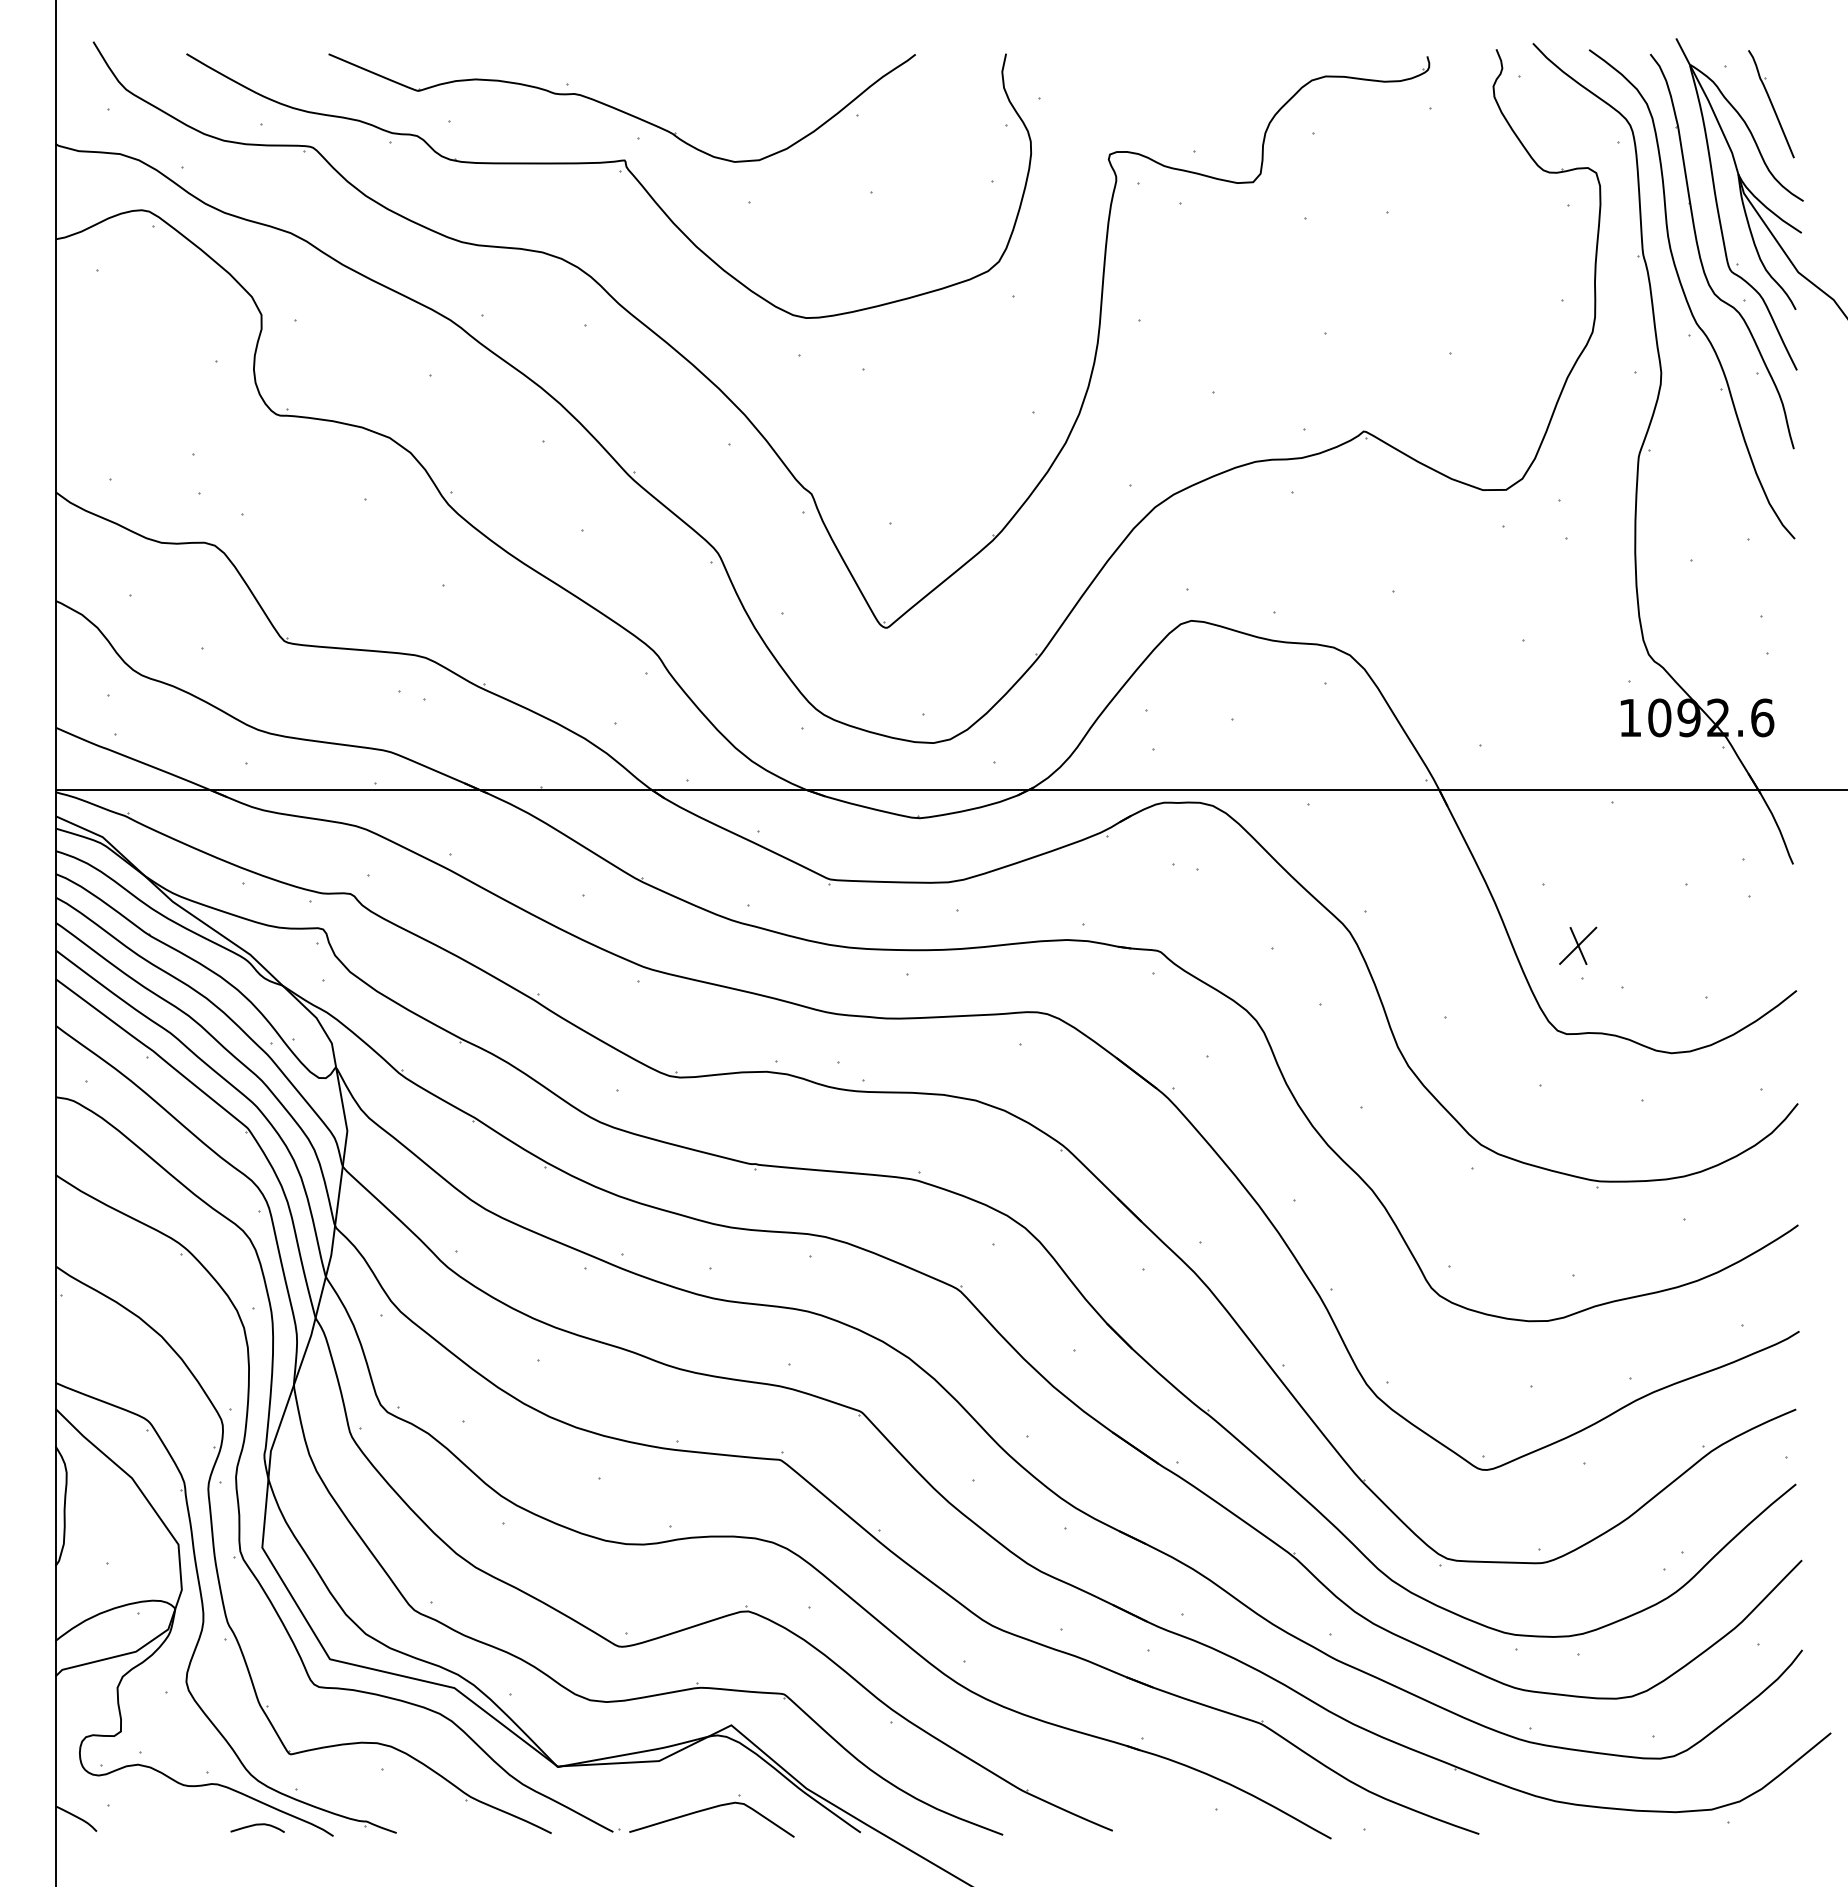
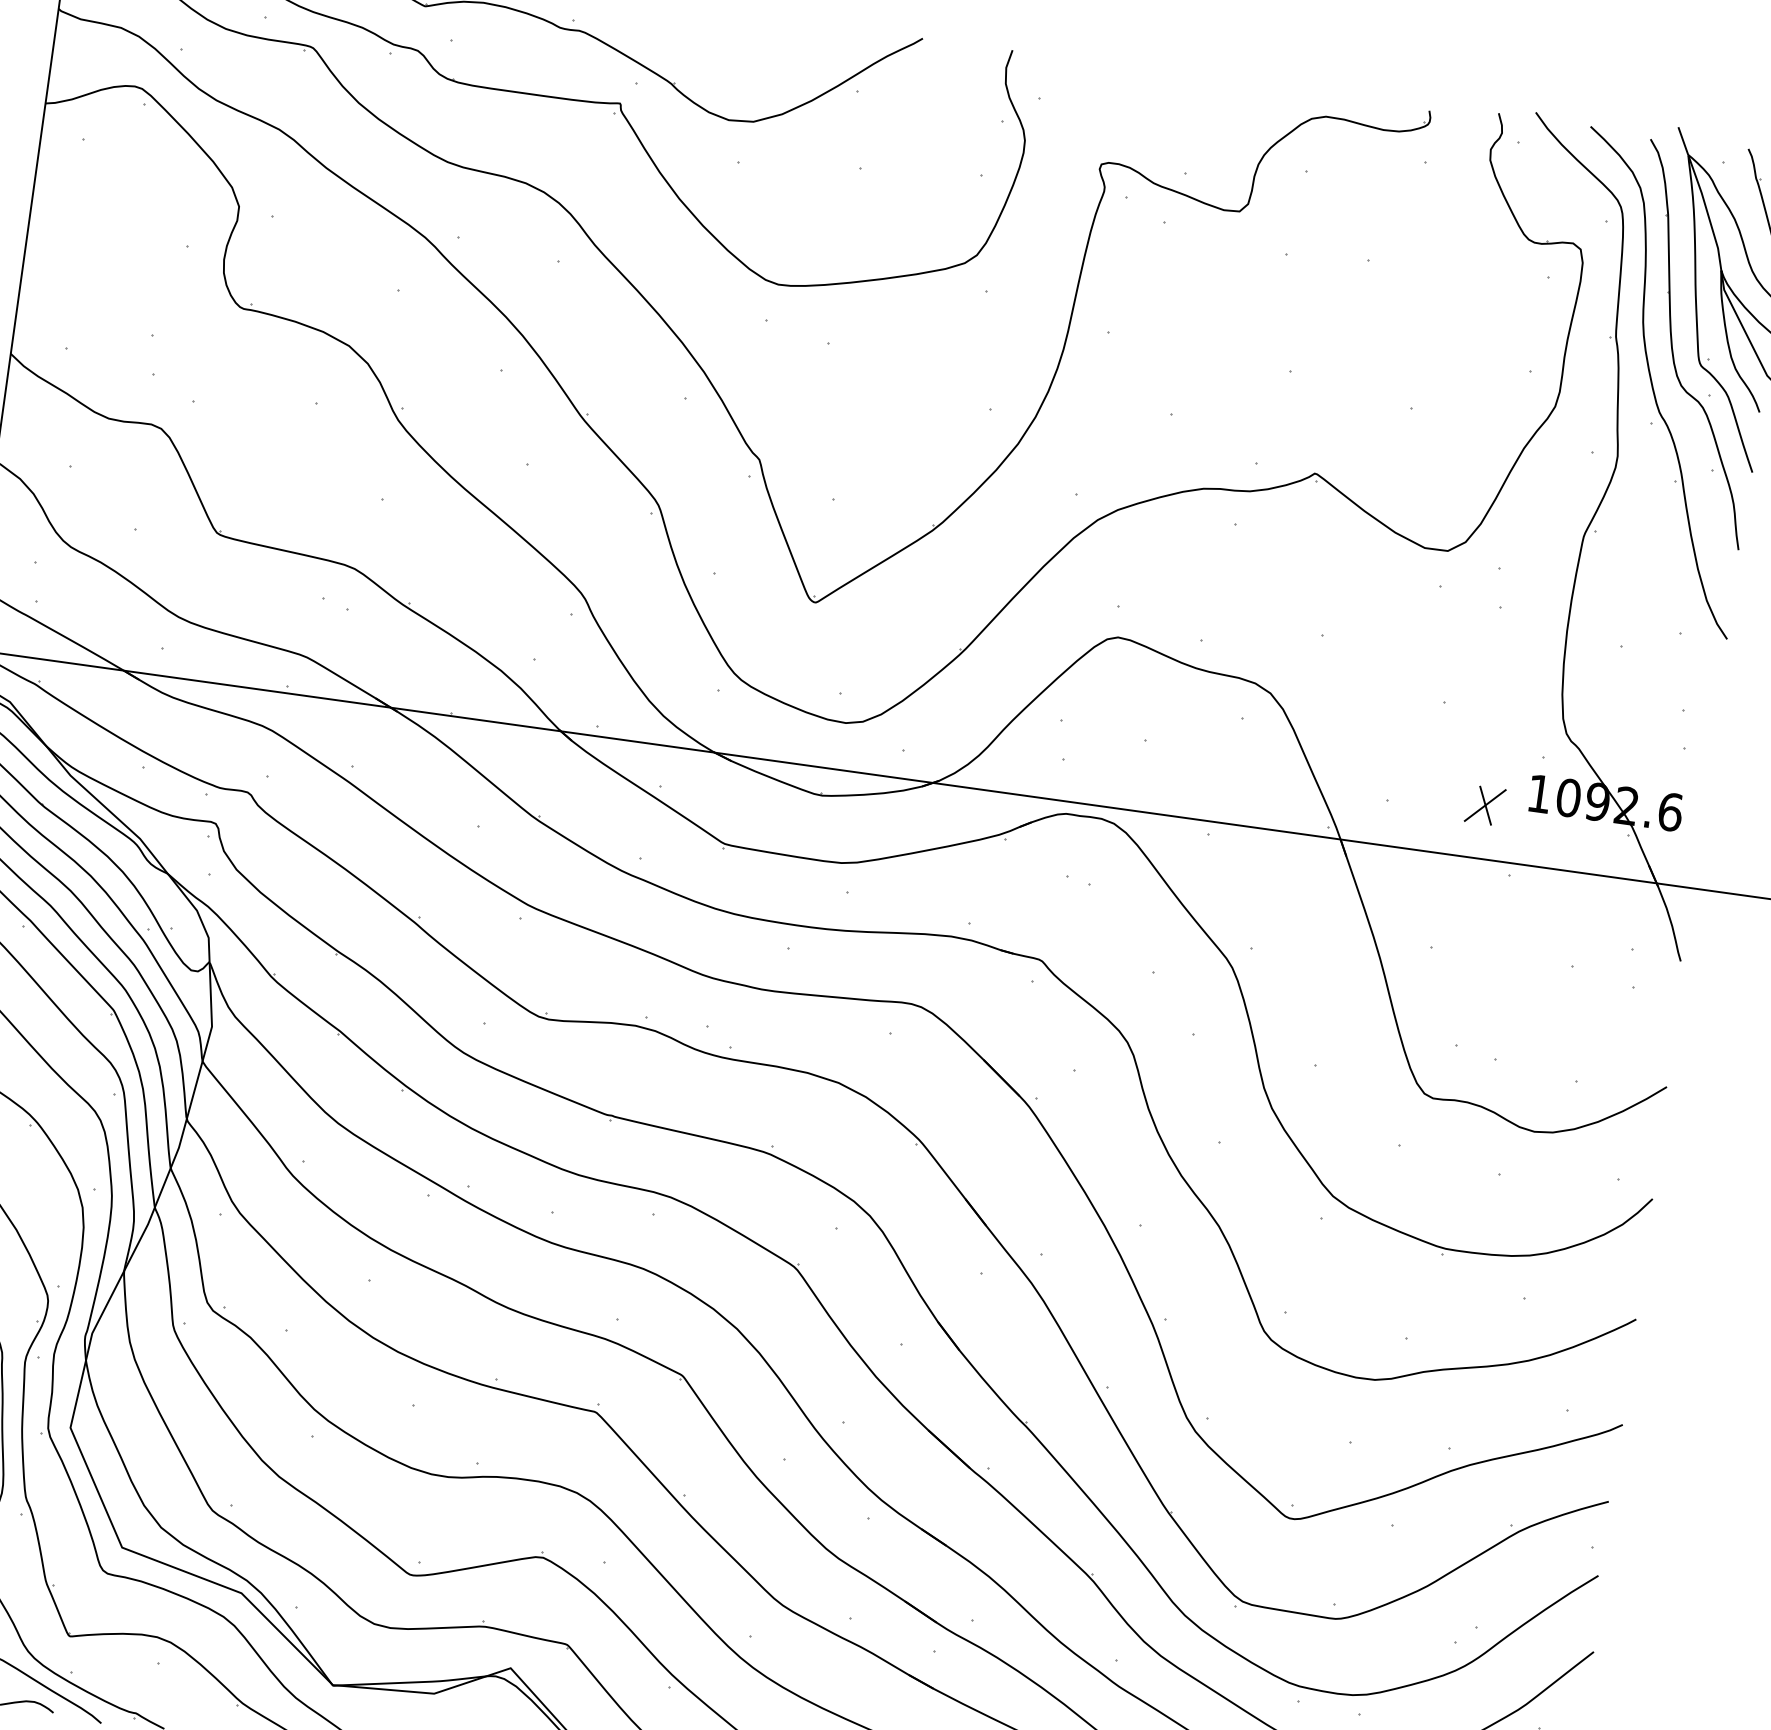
part: (1578, 945) -> (1485, 805), moved

